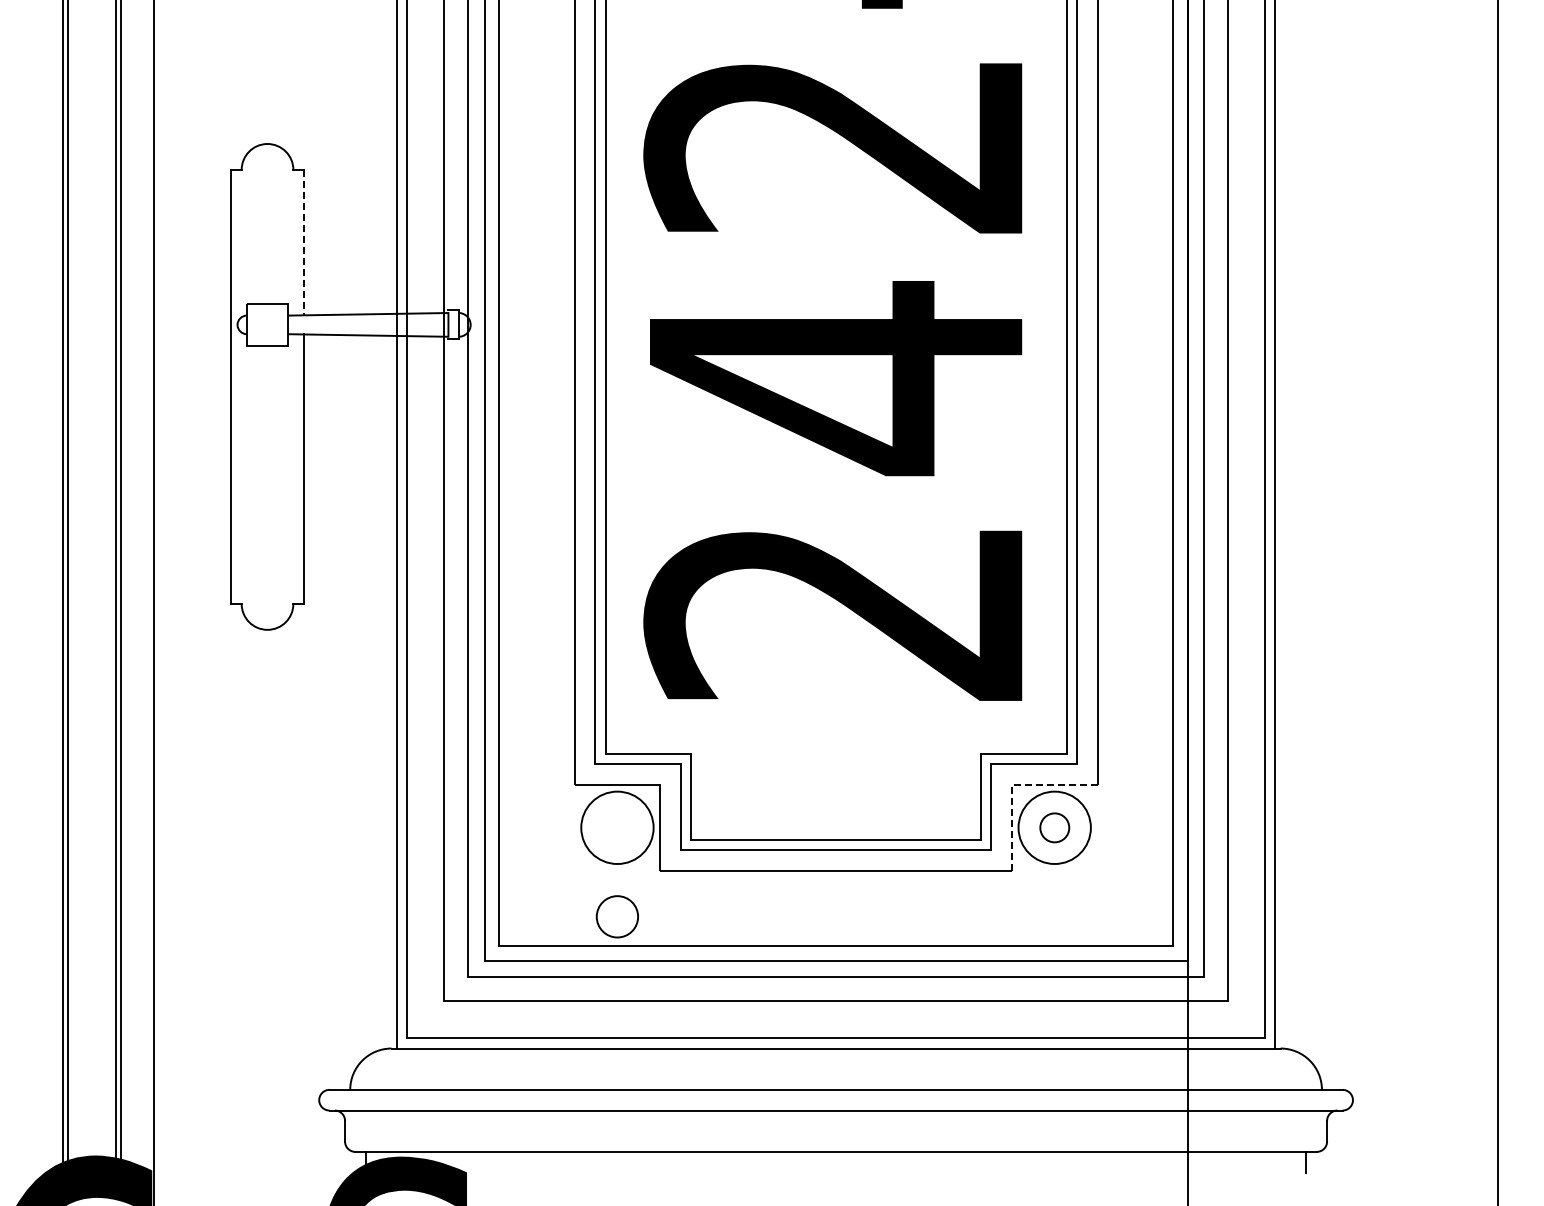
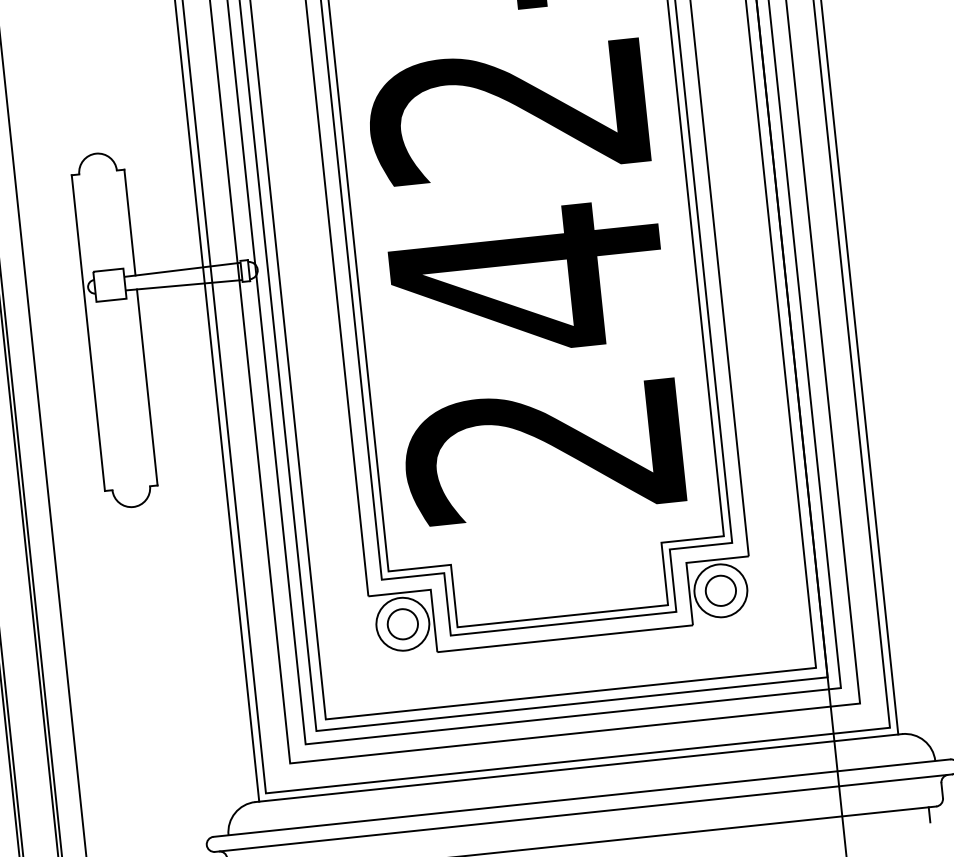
line: (303, 242) -> (129, 222), dashed -> solid
line: (1011, 784) -> (686, 562), dashed -> solid
circle: (1054, 827) -> (720, 590), size x1.43
circle: (616, 916) -> (402, 624), moved

